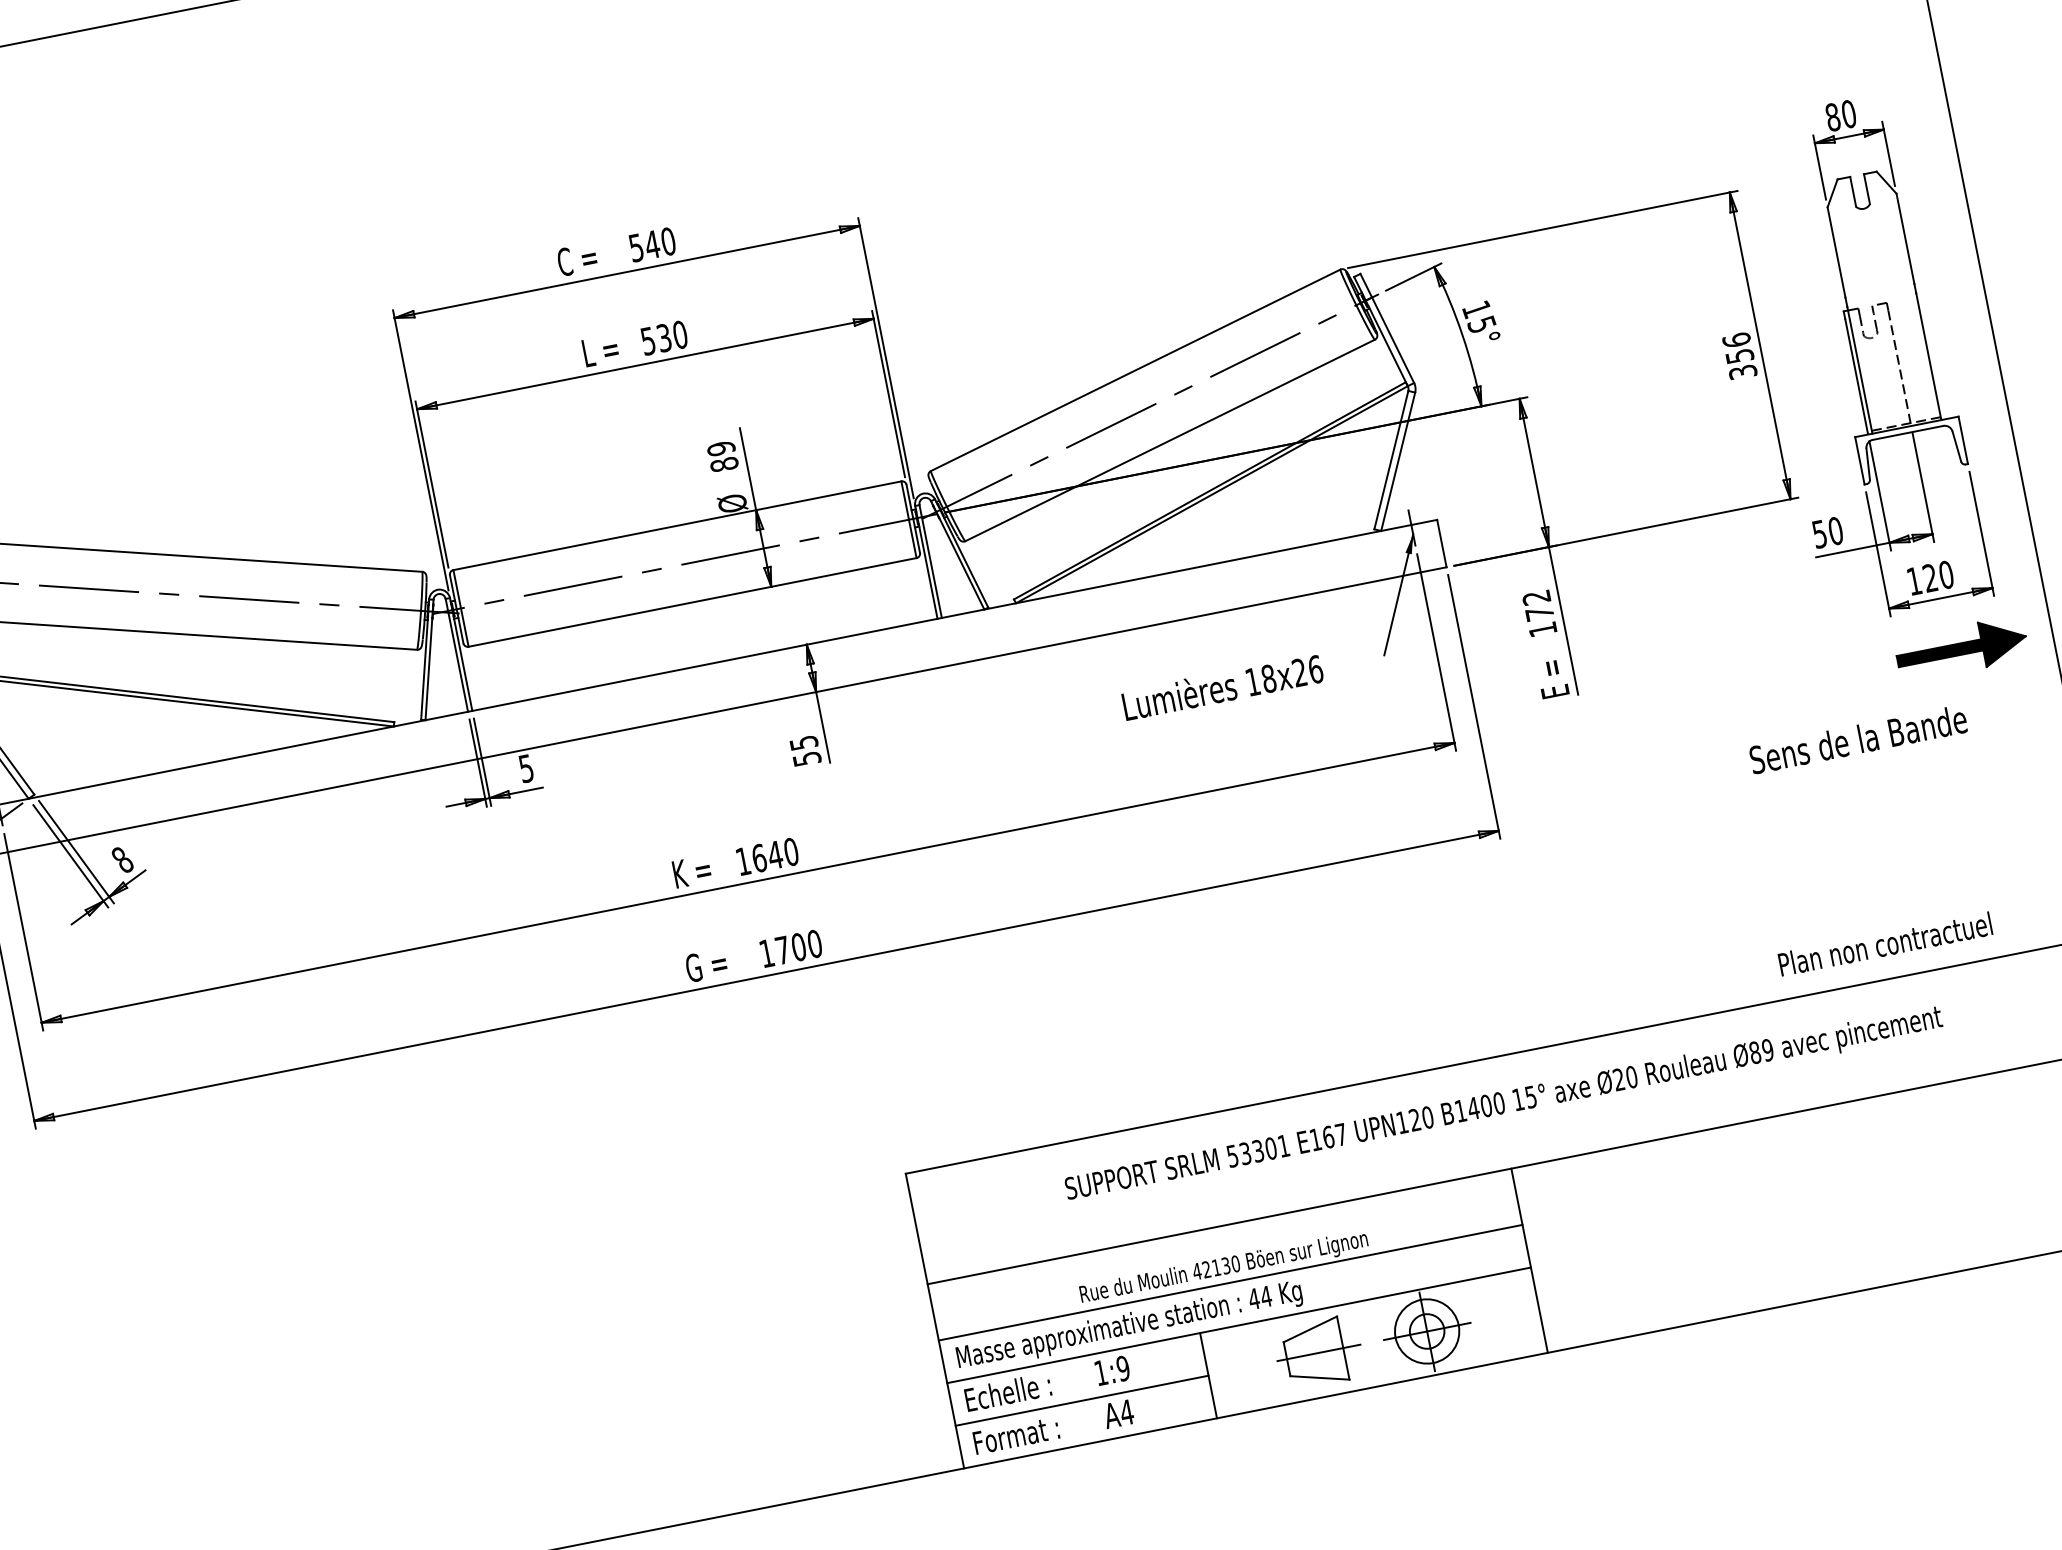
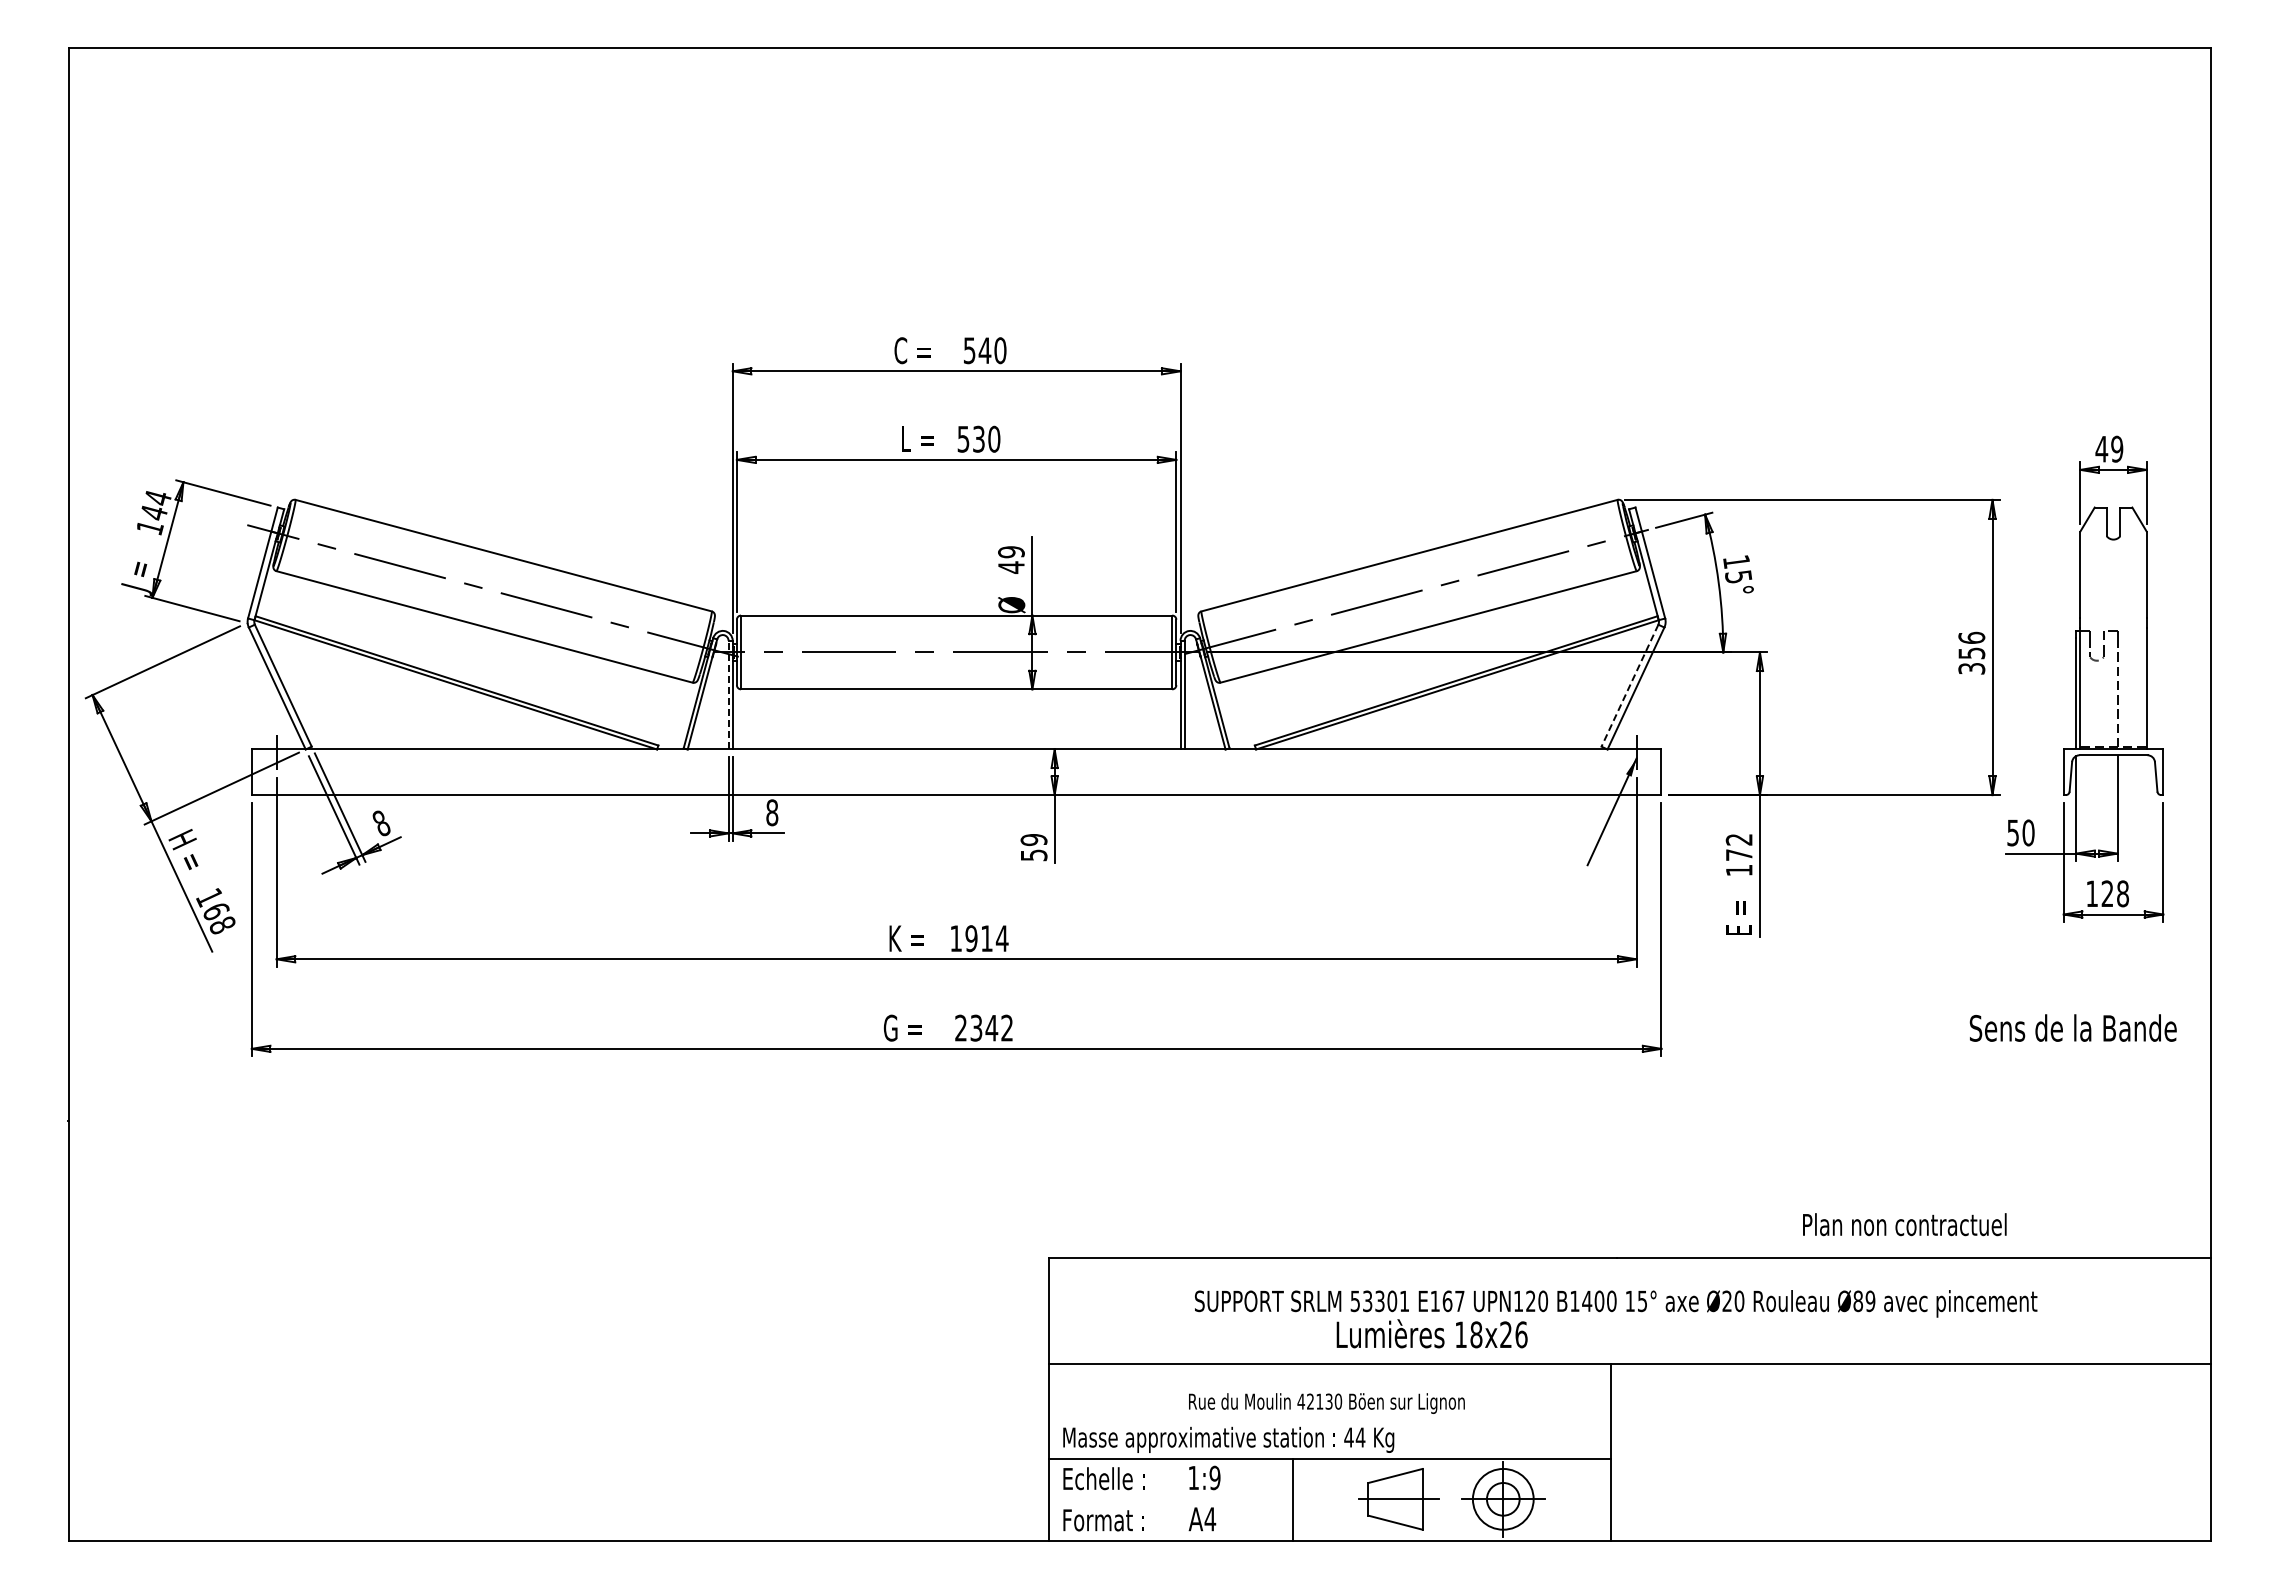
text: (1840, 115) -> (2109, 448), 80 -> 49
line: (1391, 461) -> (1629, 686), solid -> dashed
text: (724, 464) -> (1011, 567), 89 -> 49
text: (1946, 574) -> (2123, 893), 120 -> 128
part: (1961, 648) -> (2123, 964), removed
line: (456, 654) -> (728, 694), solid -> dashed
text: (1221, 686) -> (1431, 1333), moved
text: (1857, 739) -> (2072, 1027), moved
text: (803, 743) -> (1033, 840), 55 -> 59
text: (526, 768) -> (772, 812), 5 -> 8
text: (774, 855) -> (986, 938), 1640 -> 1914
text: (1885, 944) -> (1904, 1224), moved
text: (791, 948) -> (984, 1027), 1700 -> 2342
line: (1231, 1283) -> (1330, 1418), removed
line: (1081, 1401) -> (1170, 1500), removed

